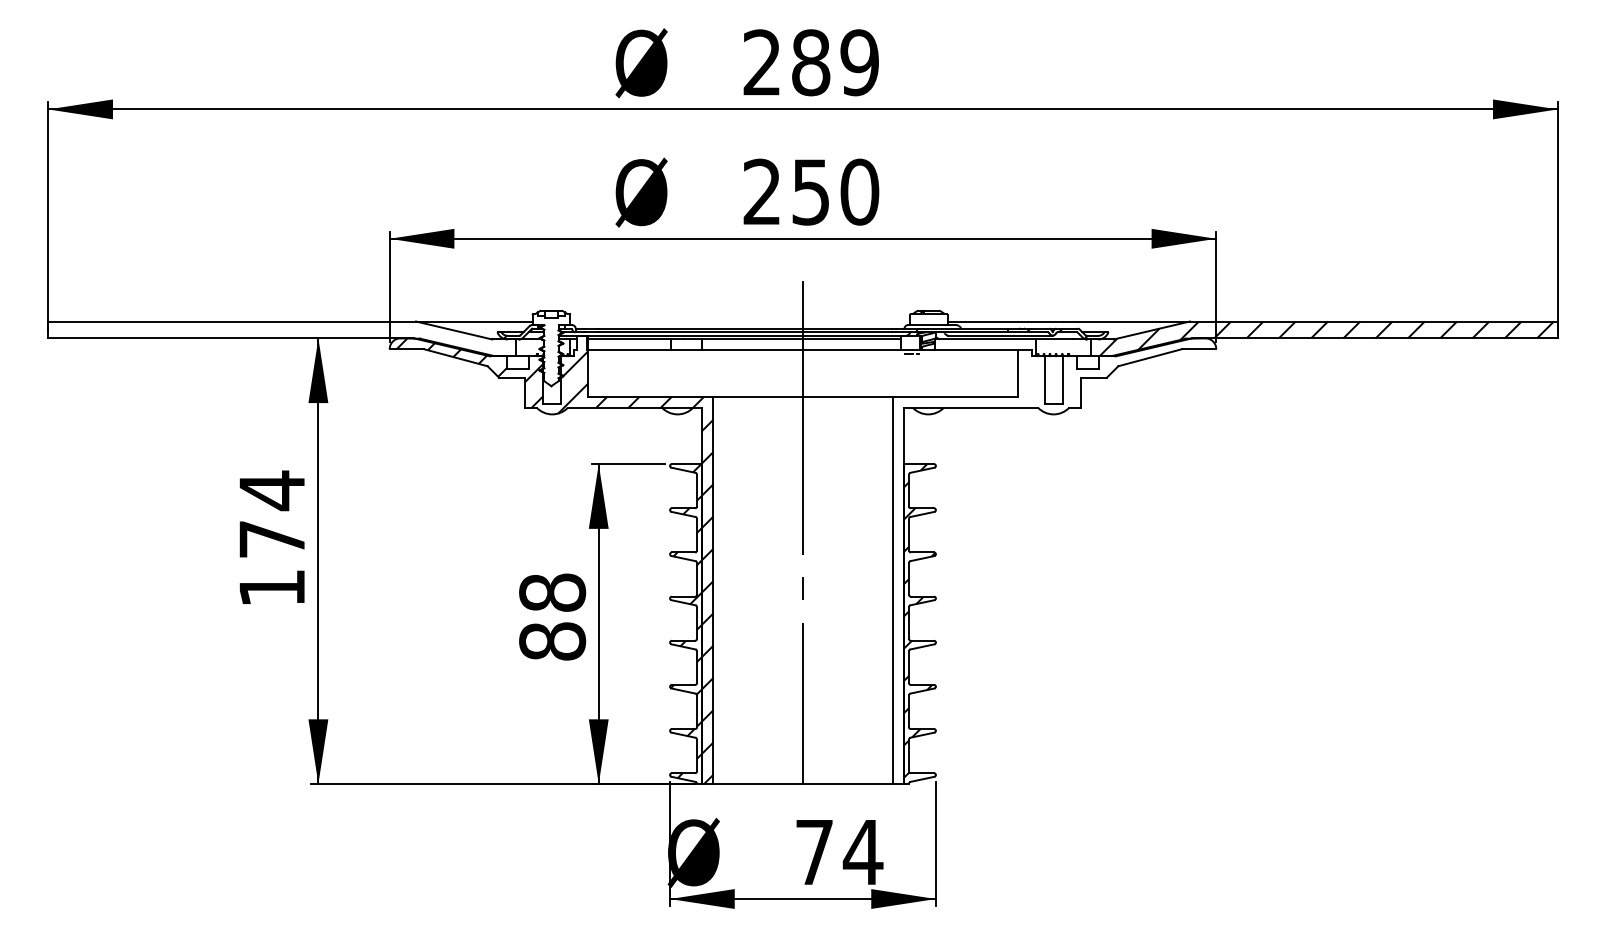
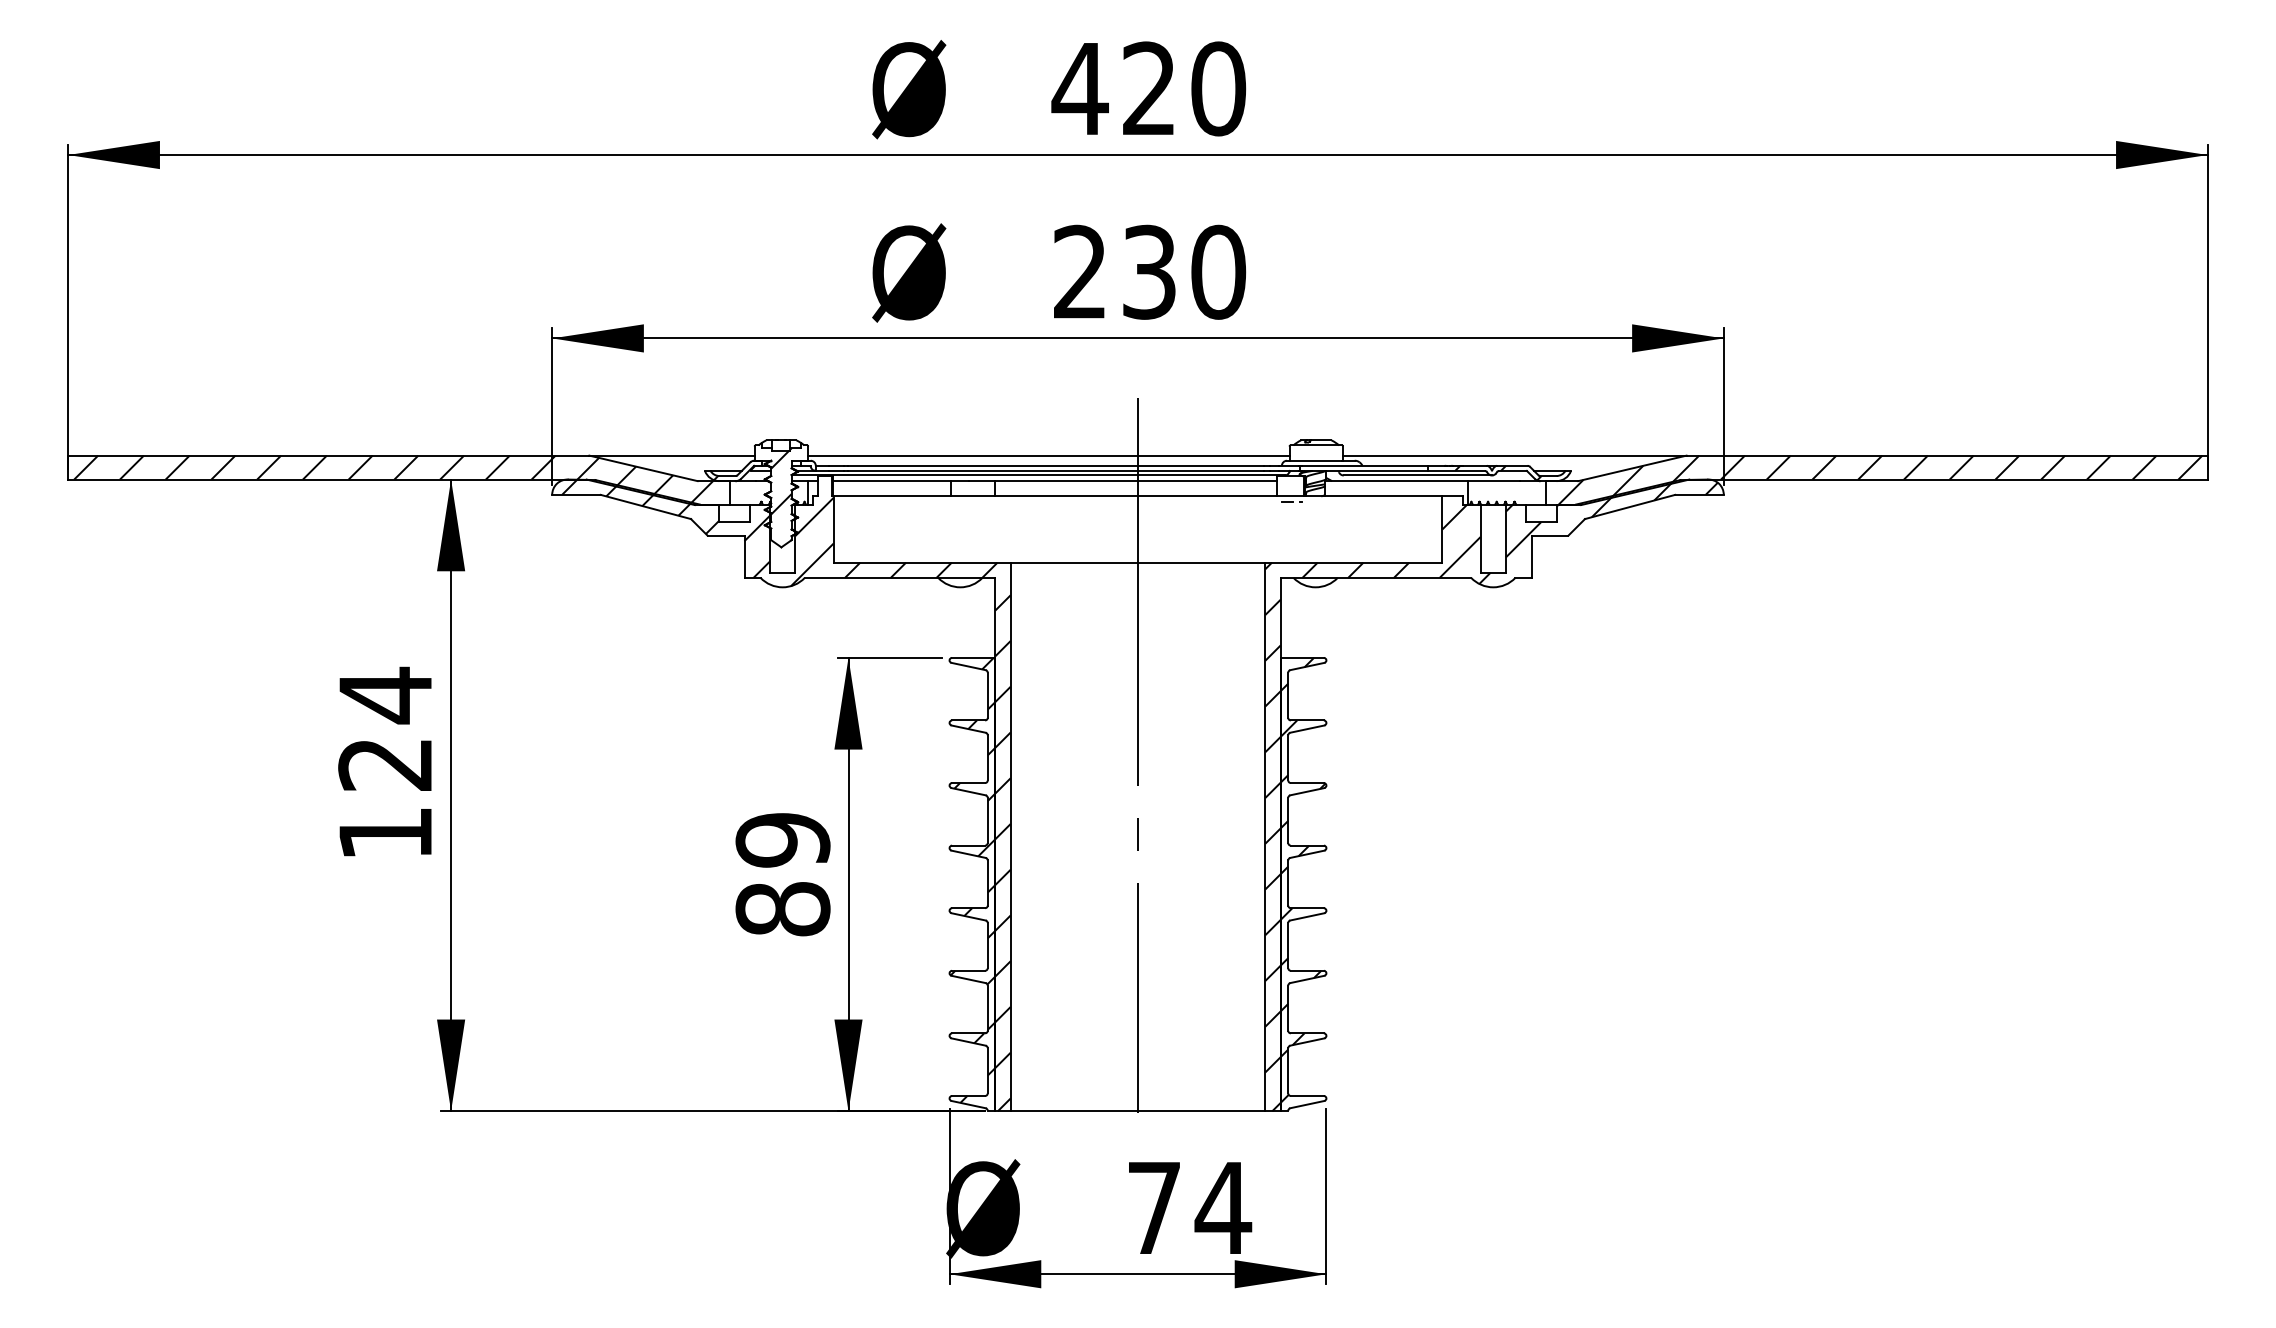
text: (810, 62) -> (1148, 88), 289 -> 420
text: (811, 191) -> (1149, 271), 250 -> 230
line: (739, 321) -> (1048, 455), added
hatch: (277, 338) -> (393, 479), added
hatch: (551, 348) -> (781, 494), added
text: (271, 539) -> (384, 764), 174 -> 124
hatch: (1052, 561) -> (1491, 796), added
text: (552, 593) -> (782, 840), 88 -> 89

